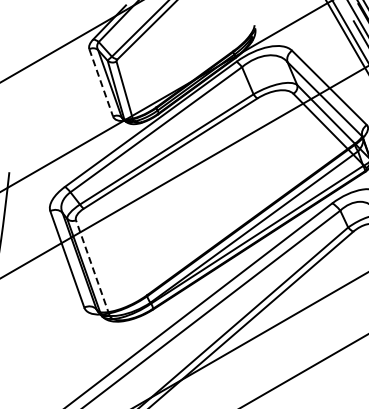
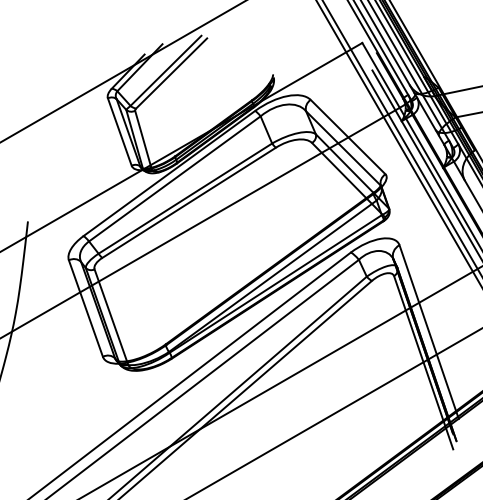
line: (100, 83) -> (119, 132), dashed -> solid
line: (92, 268) -> (111, 317), dashed -> solid

